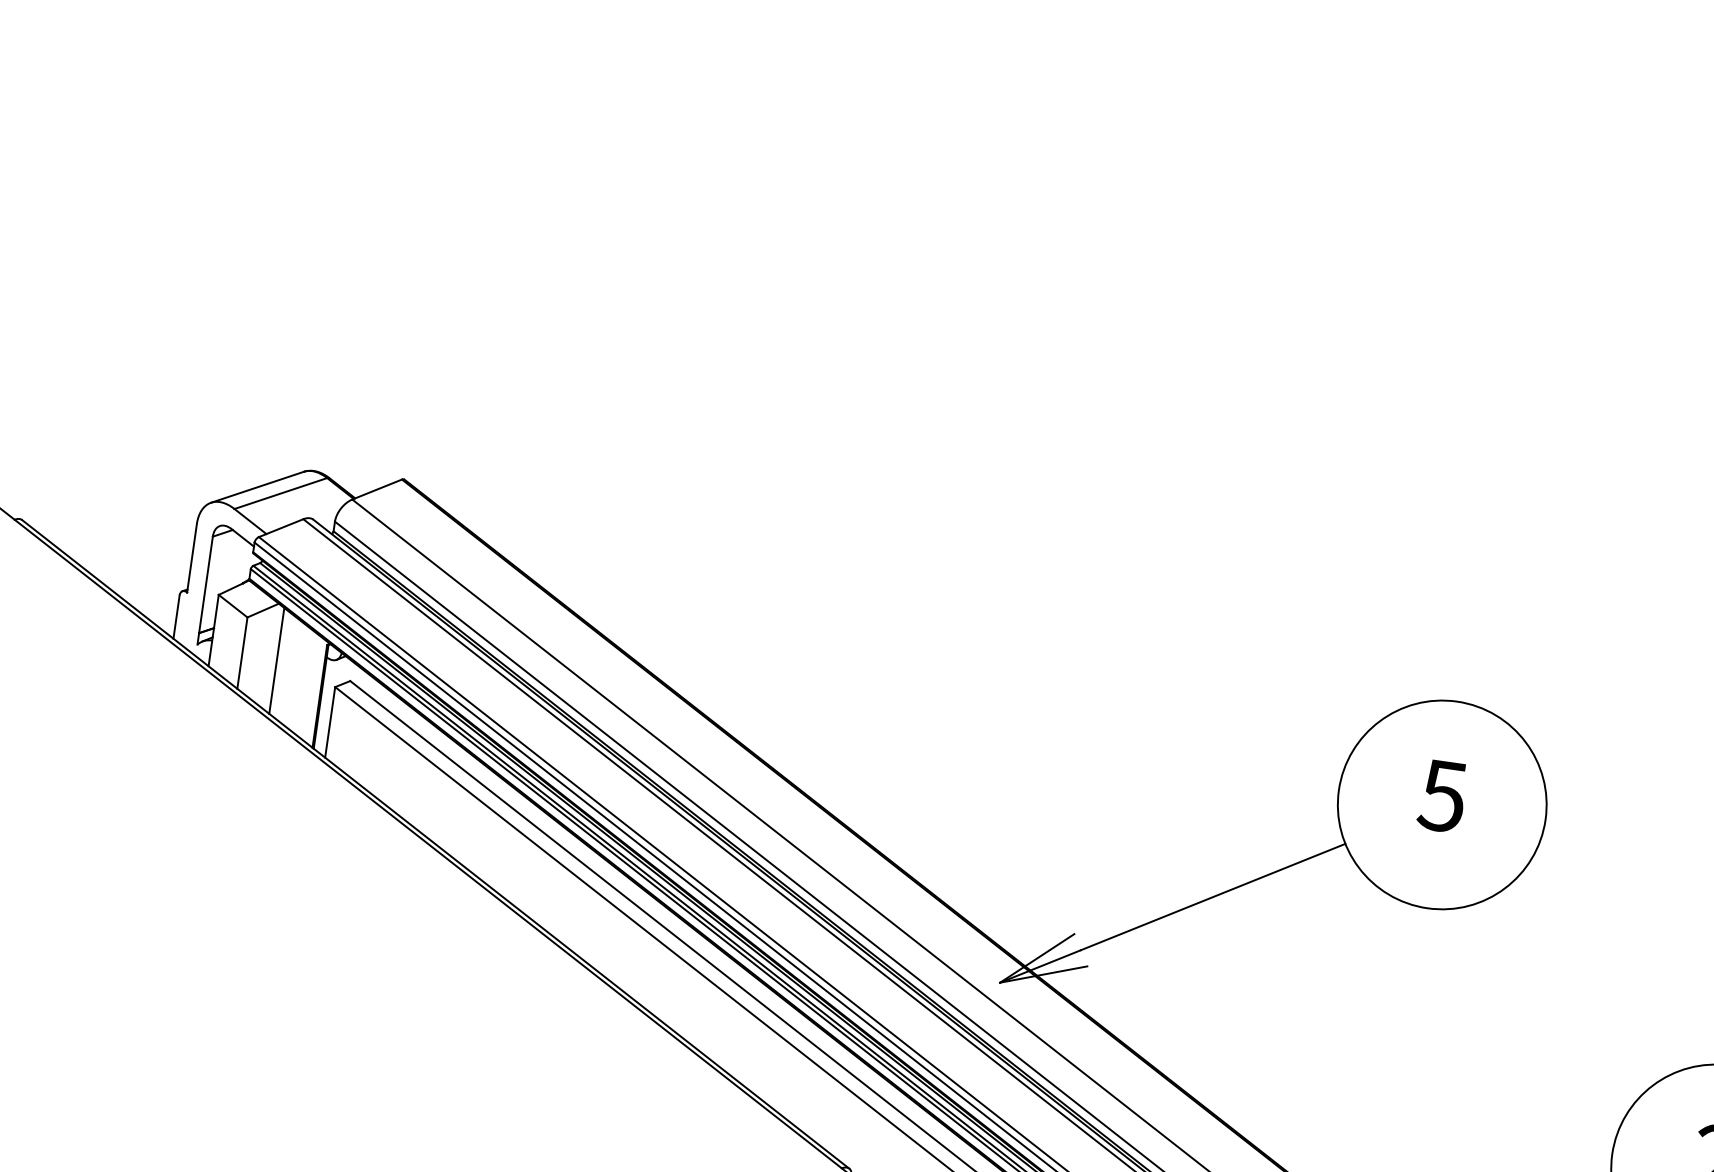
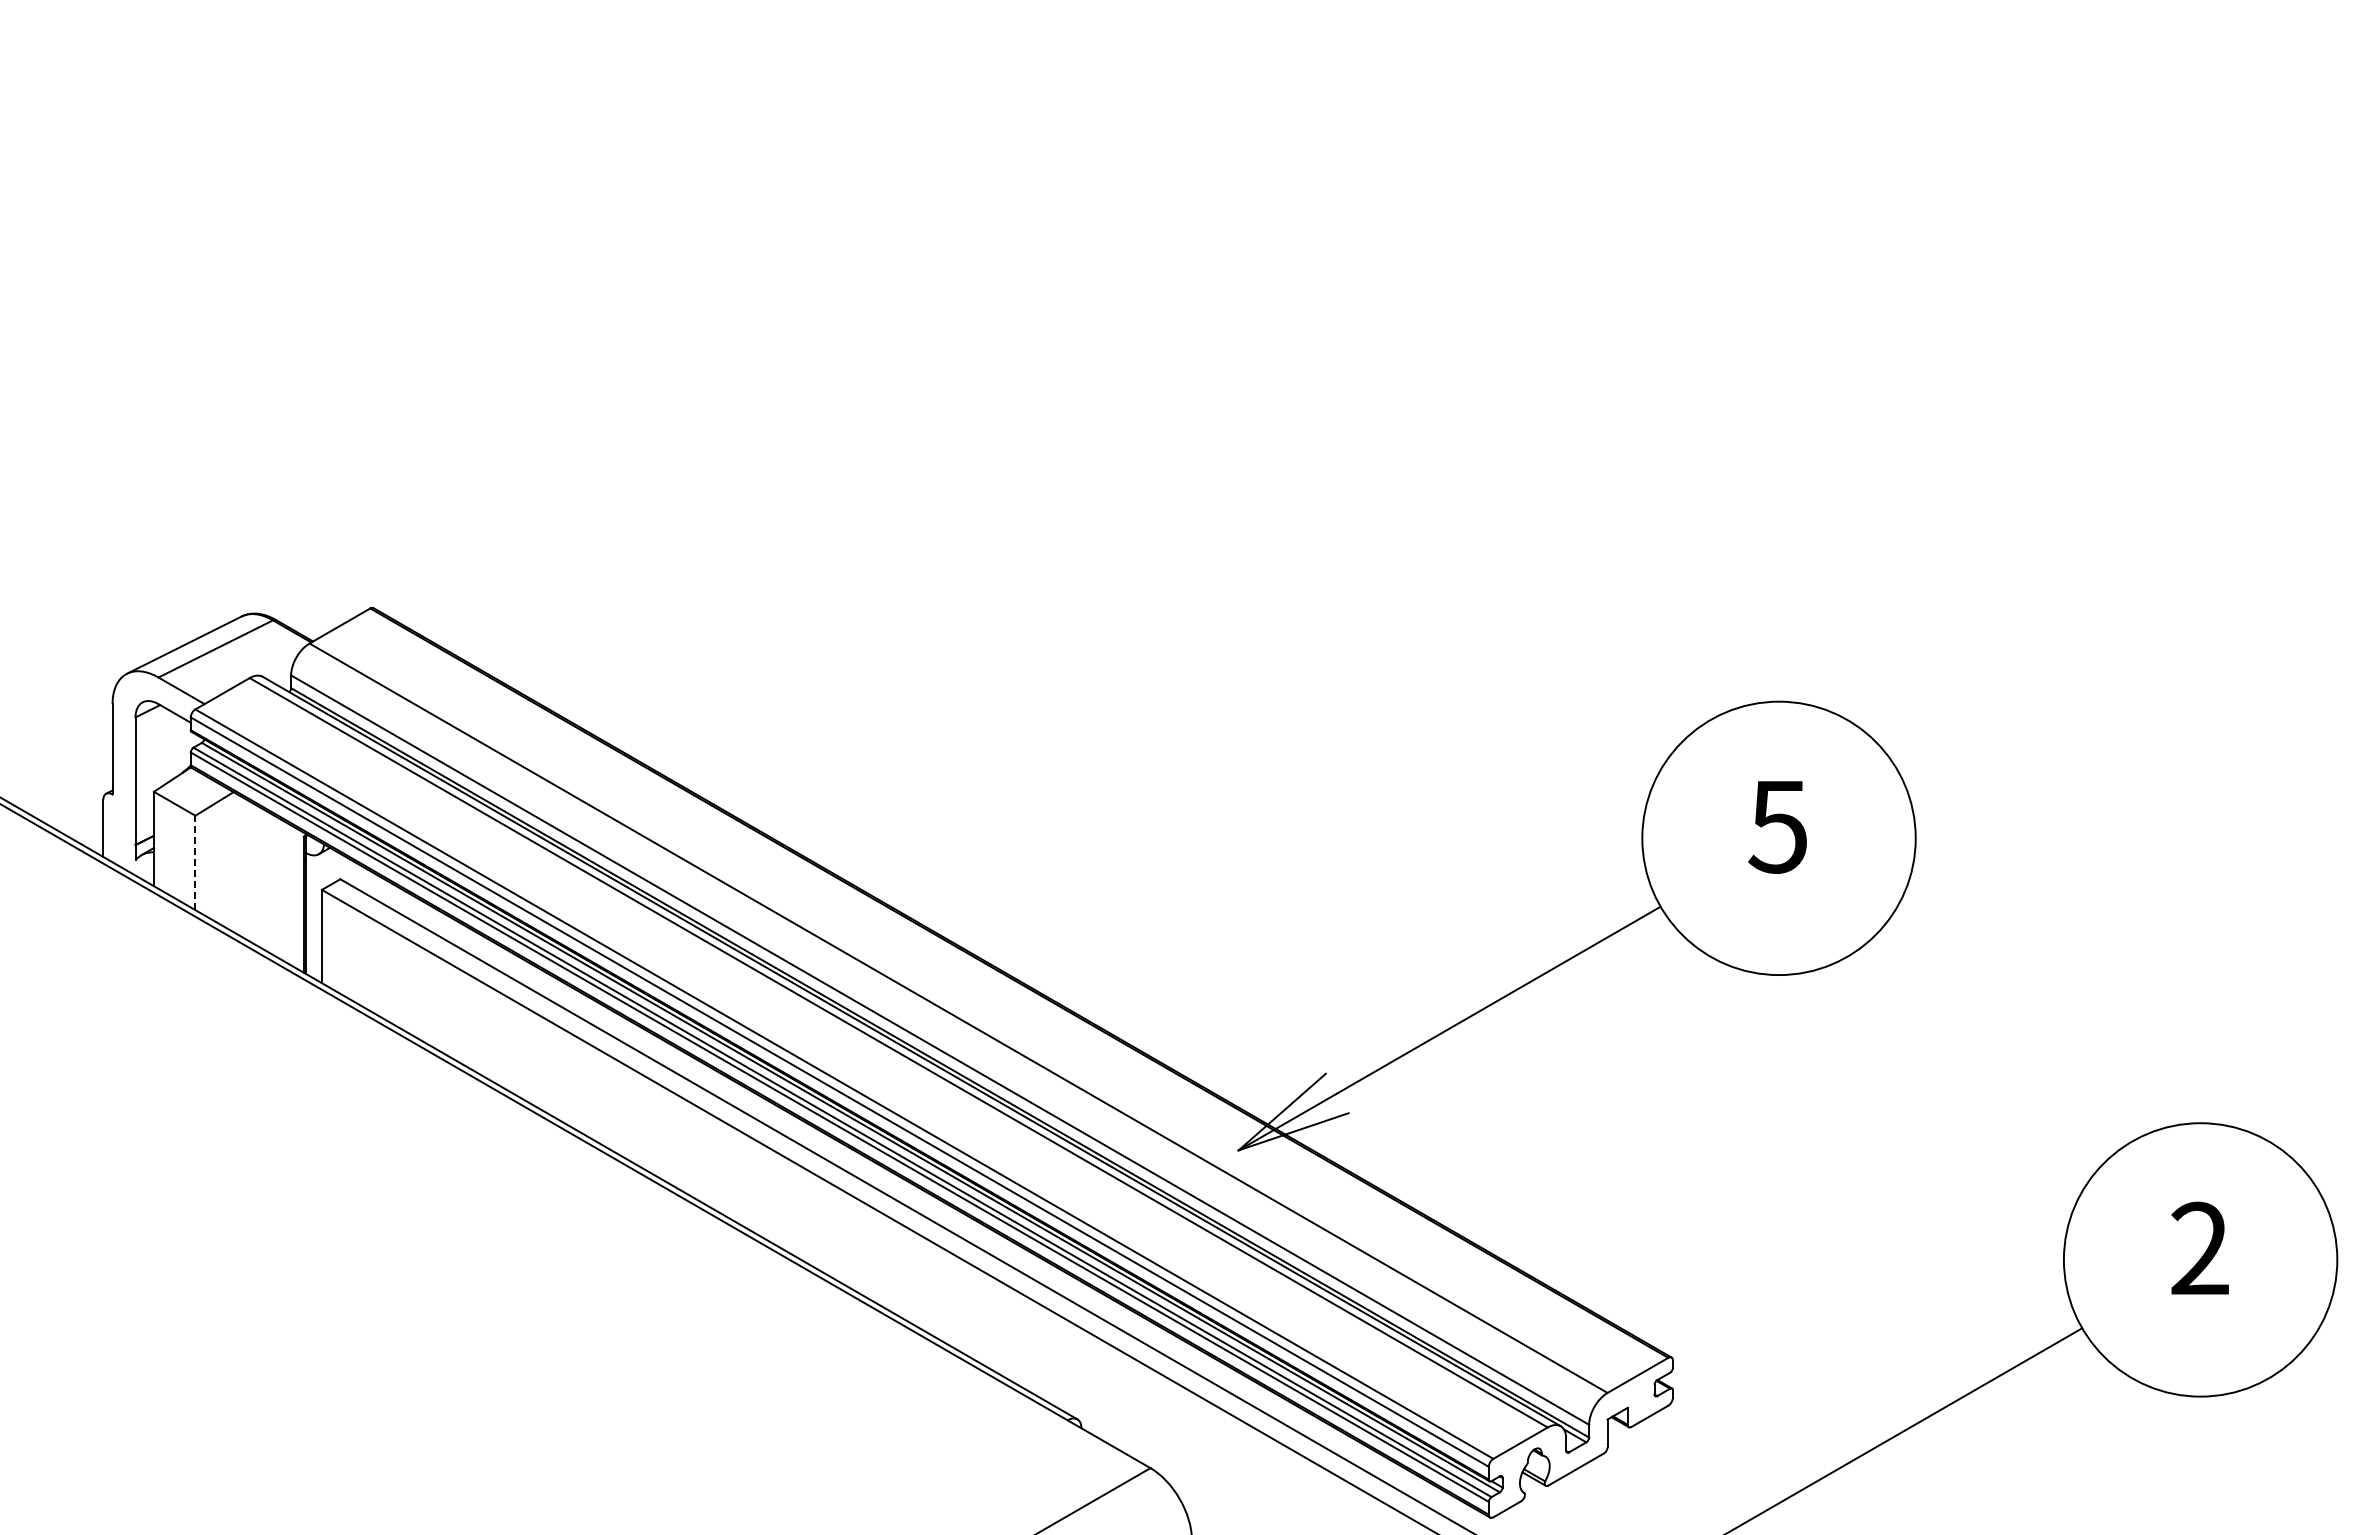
line: (242, 652) -> (195, 862), solid -> dashed
line: (276, 660) -> (241, 866), removed

